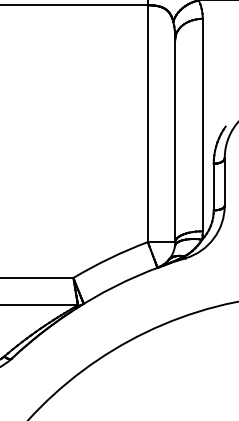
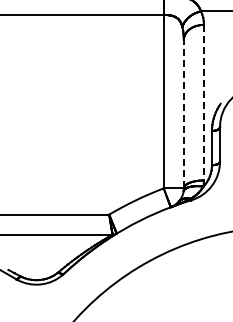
line: (202, 124) -> (203, 102), solid -> dashed
line: (174, 139) -> (183, 113), solid -> dashed

